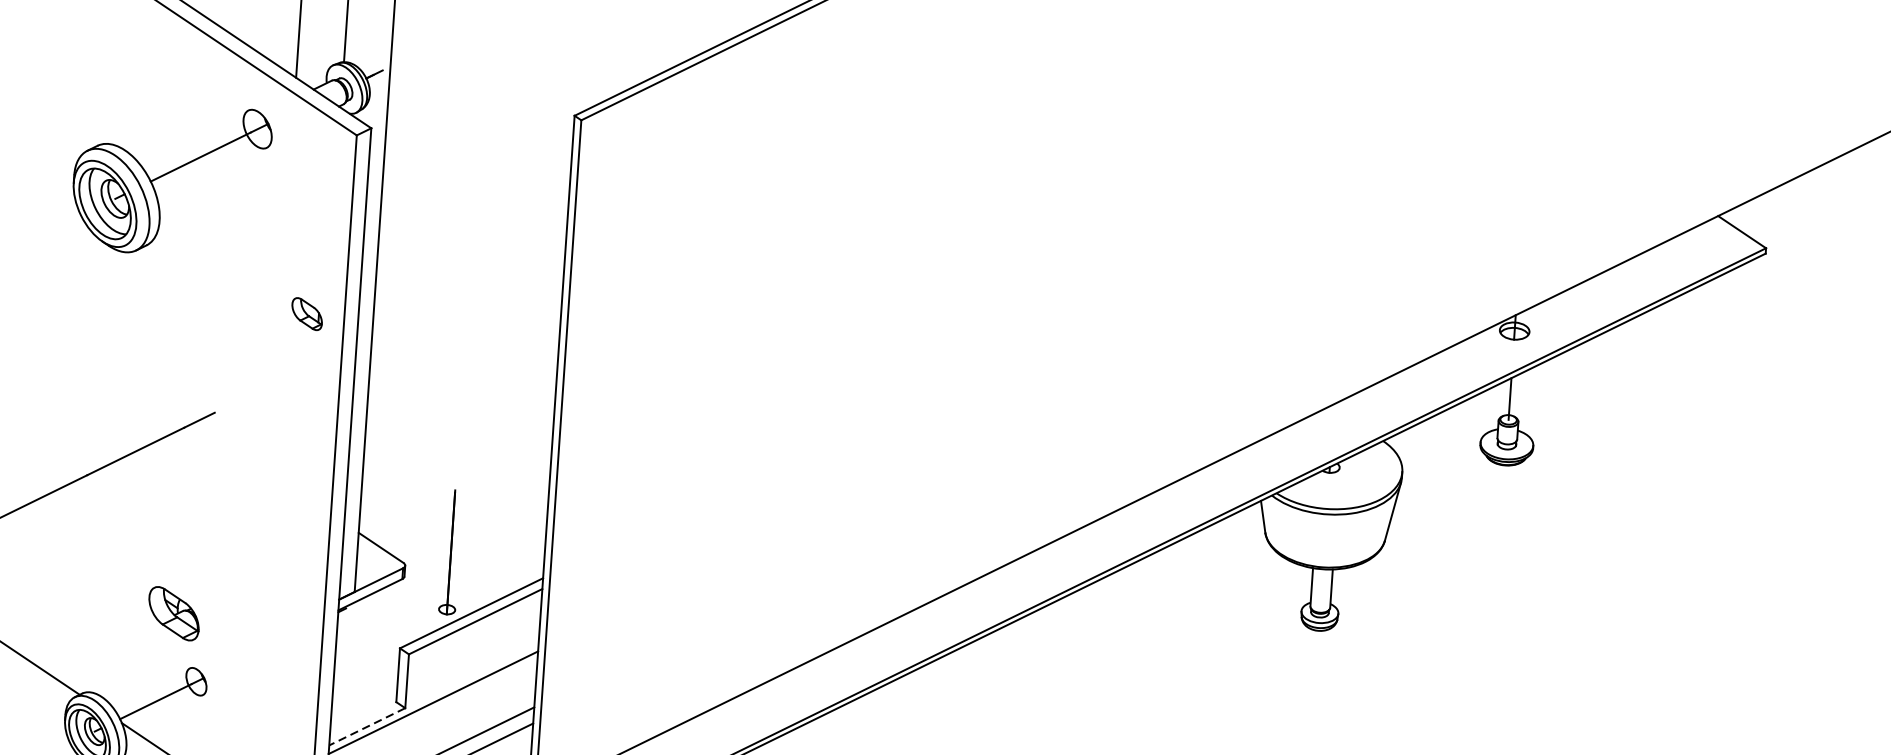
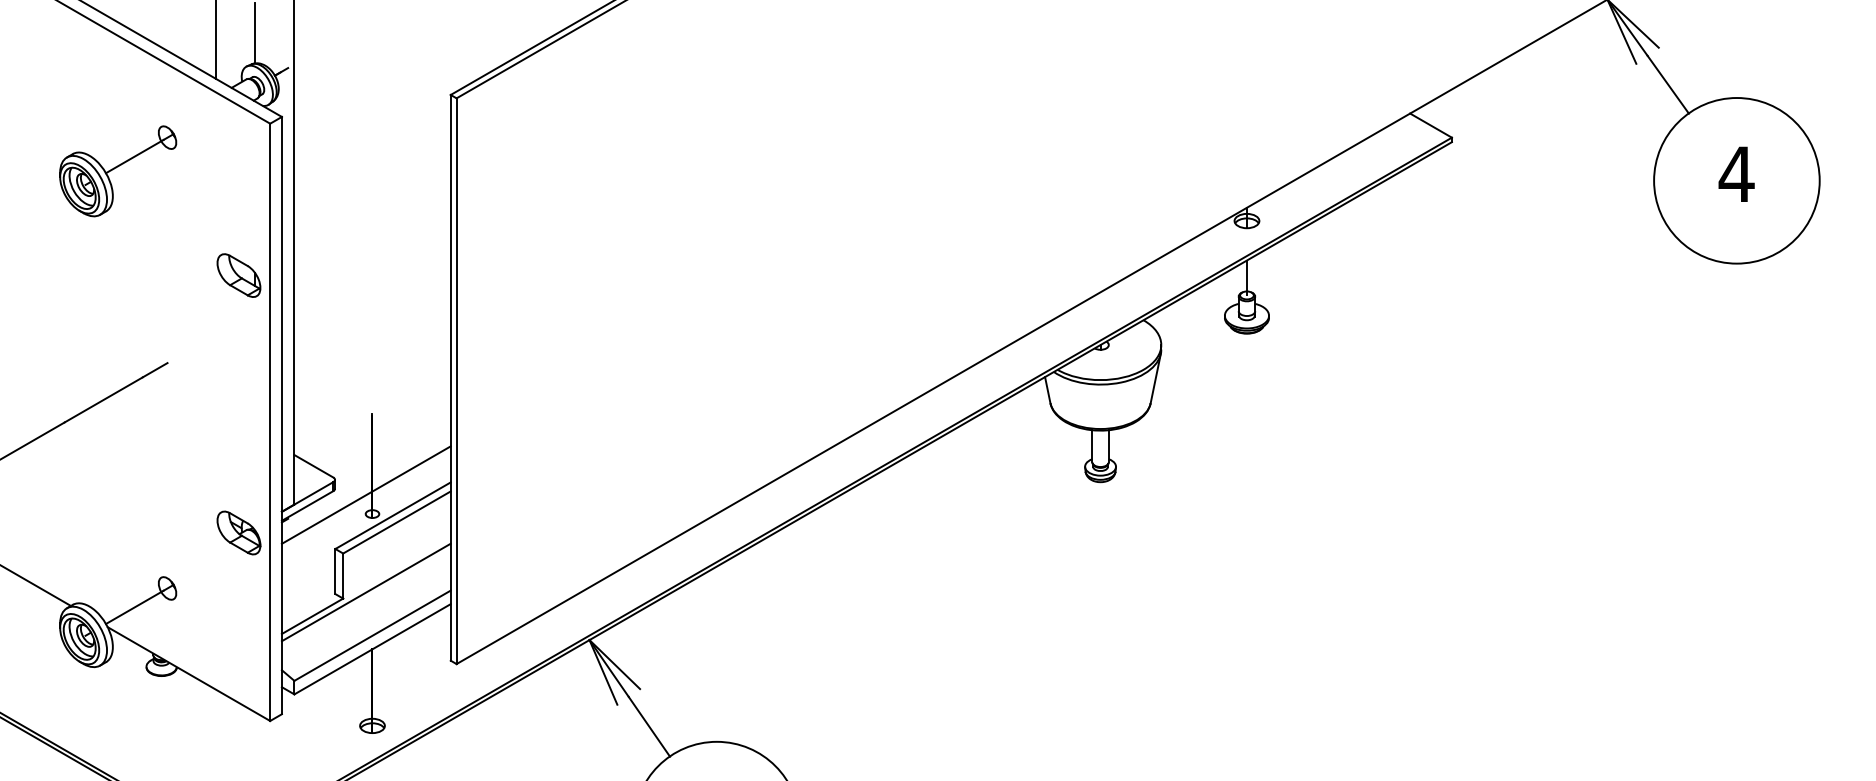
part: (171, 180) -> (118, 171), size x0.71
part: (306, 314) -> (238, 275), size x1.67
line: (440, 585) -> (365, 494), added
part: (173, 613) -> (238, 532), moved
line: (367, 727) -> (312, 616), dashed -> solid

